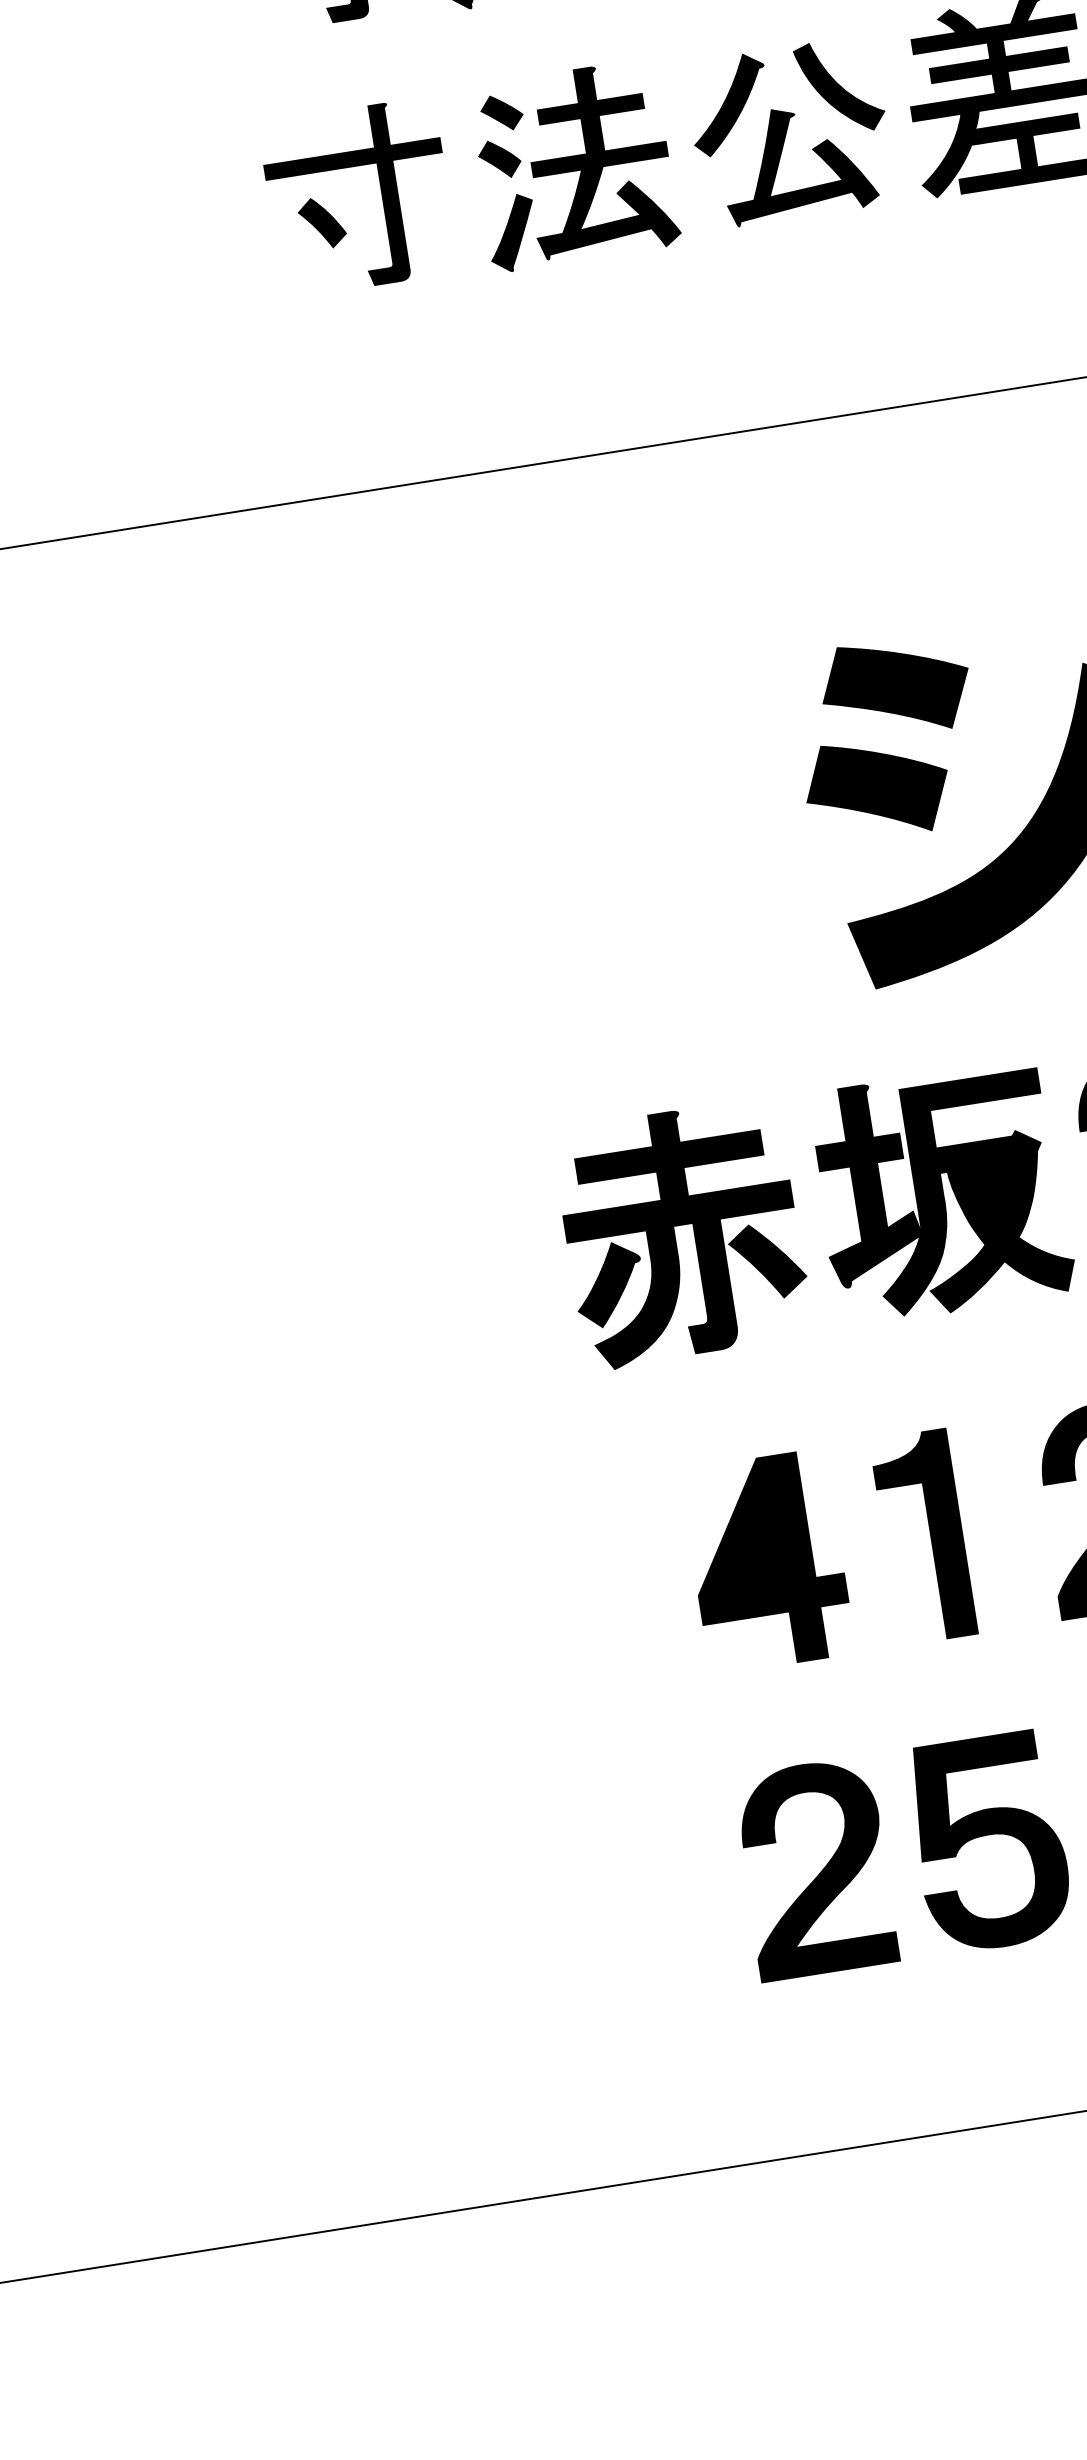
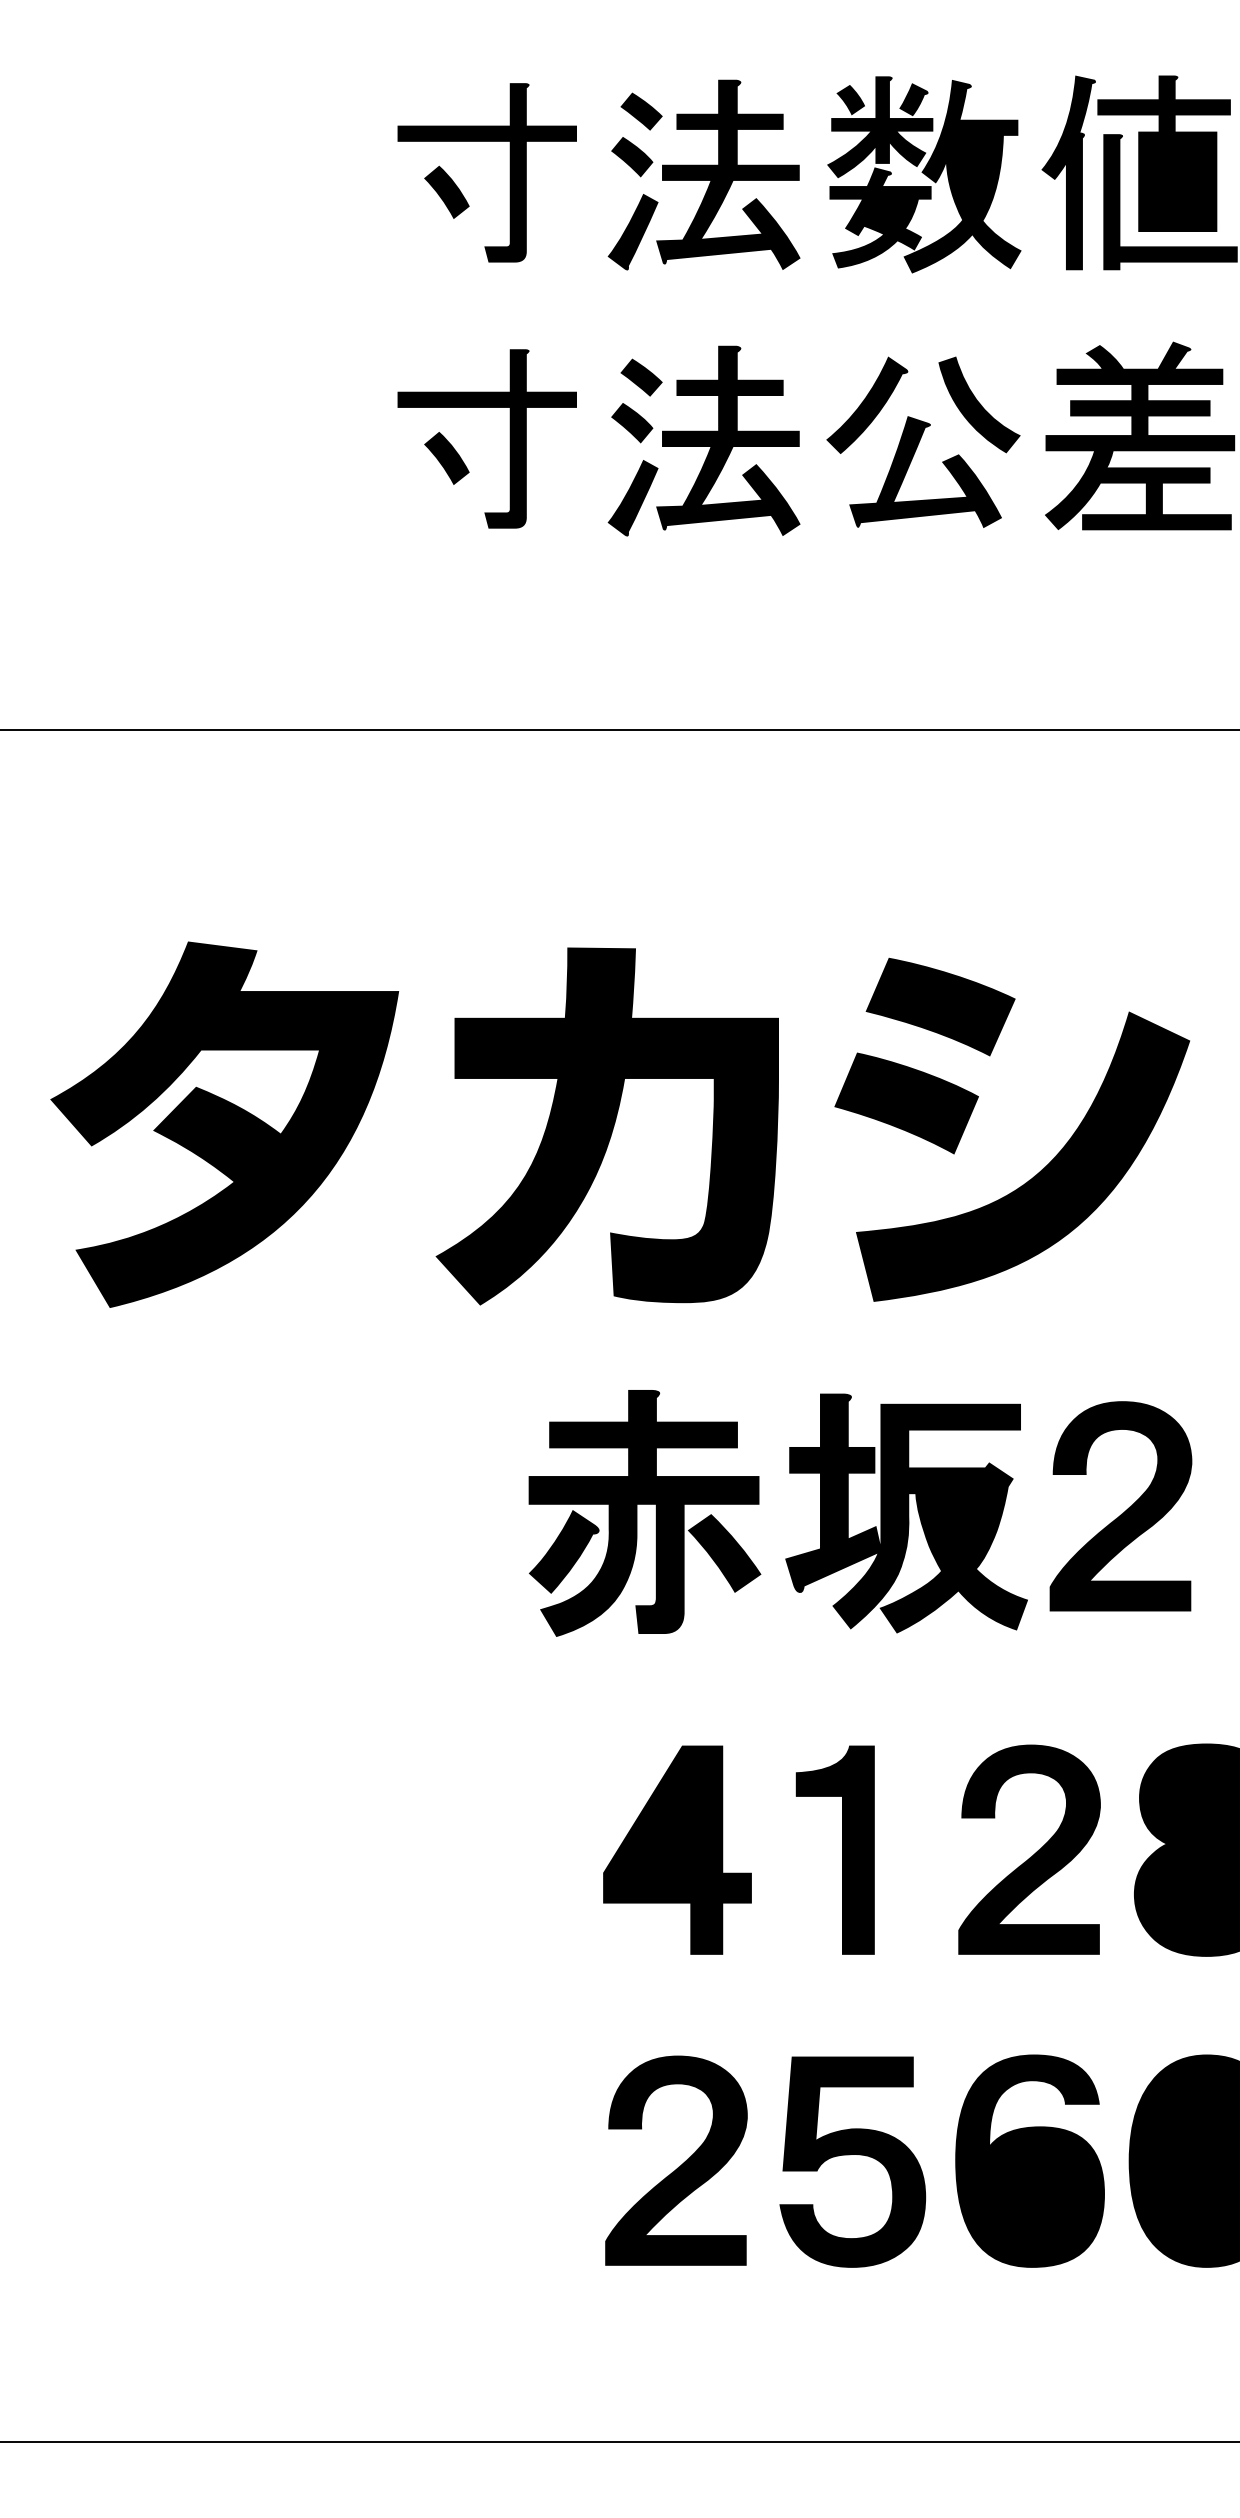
fill: (584, 858) -> (606, 1126), added
fill: (206, 915) -> (224, 1124), added

